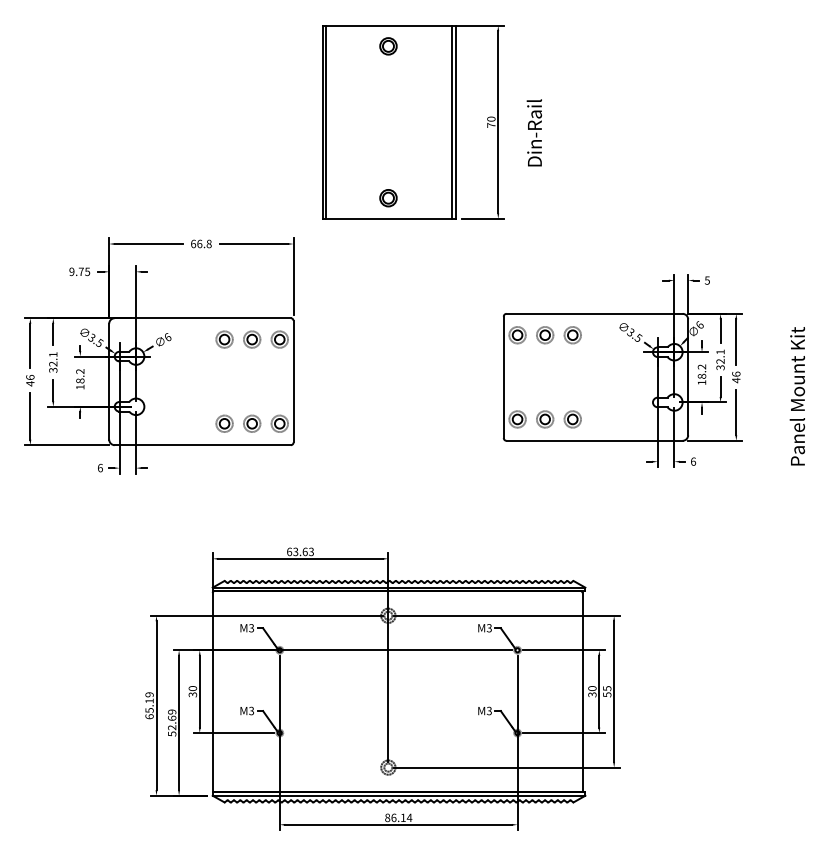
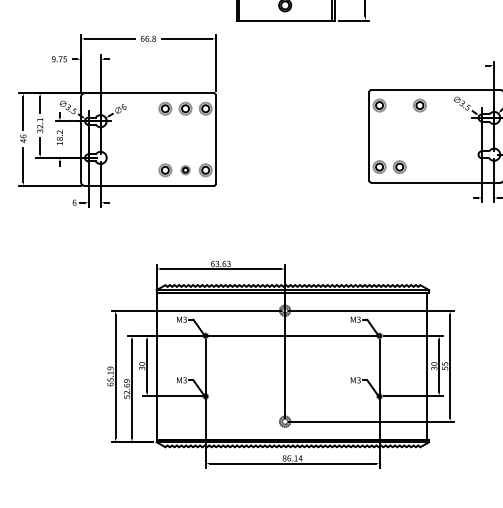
part: (545, 335) -> (399, 105), removed
part: (572, 419) -> (419, 167), removed
part: (252, 423) -> (185, 170), size x0.7

